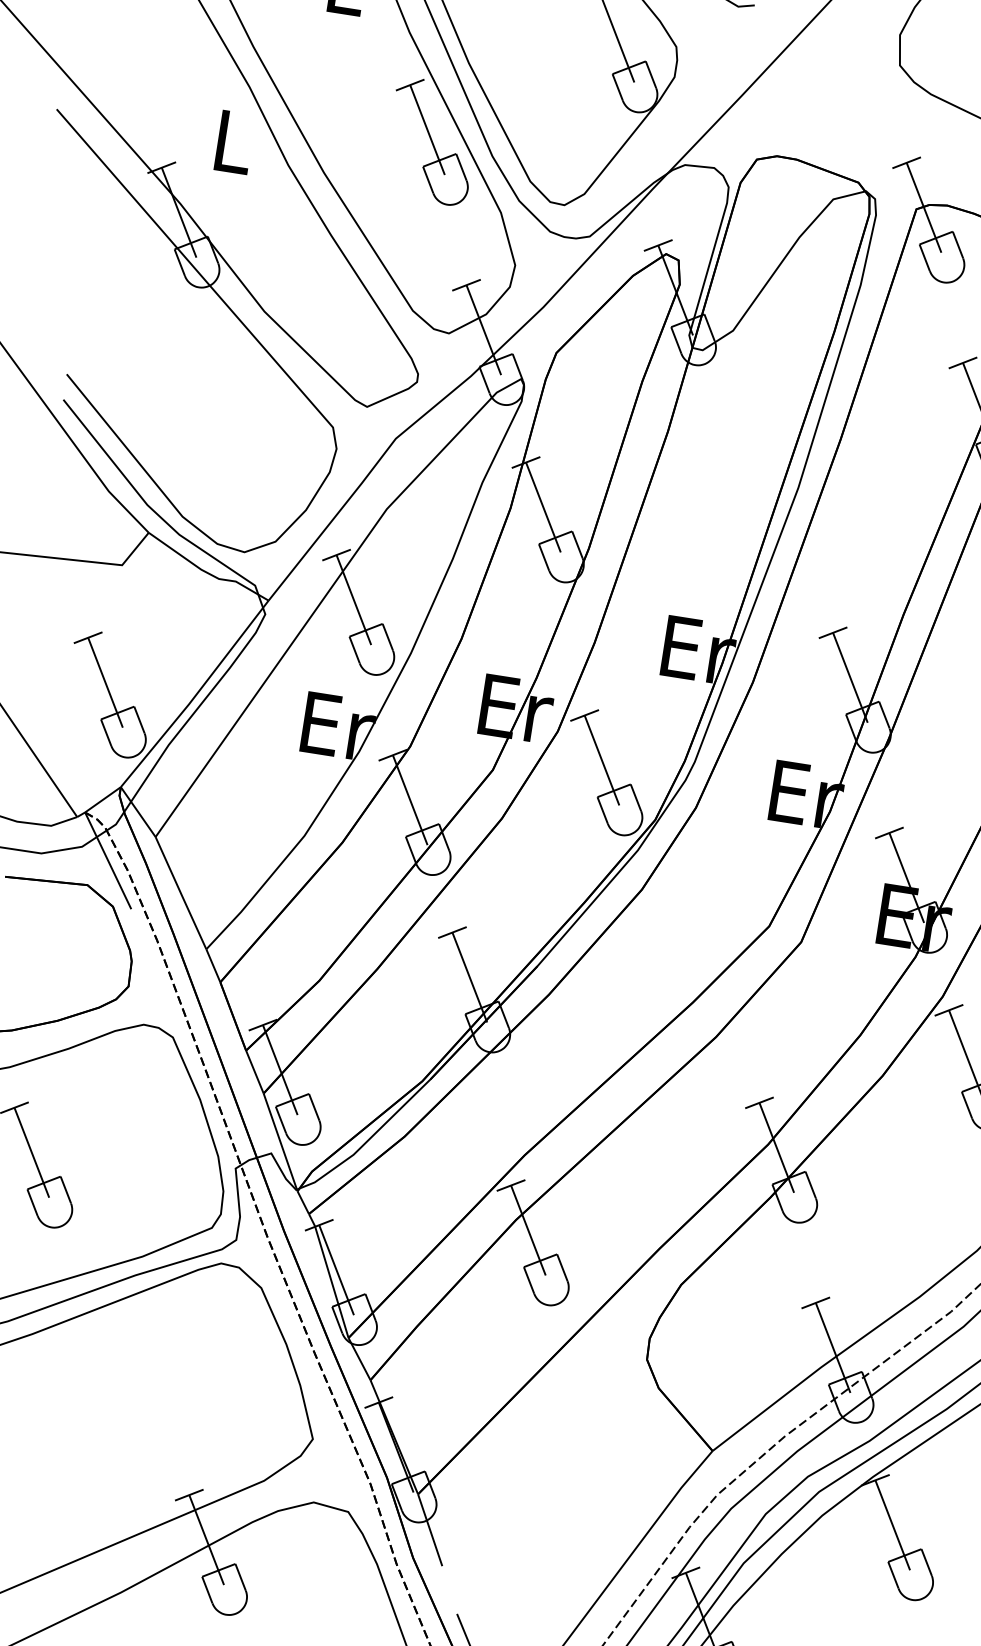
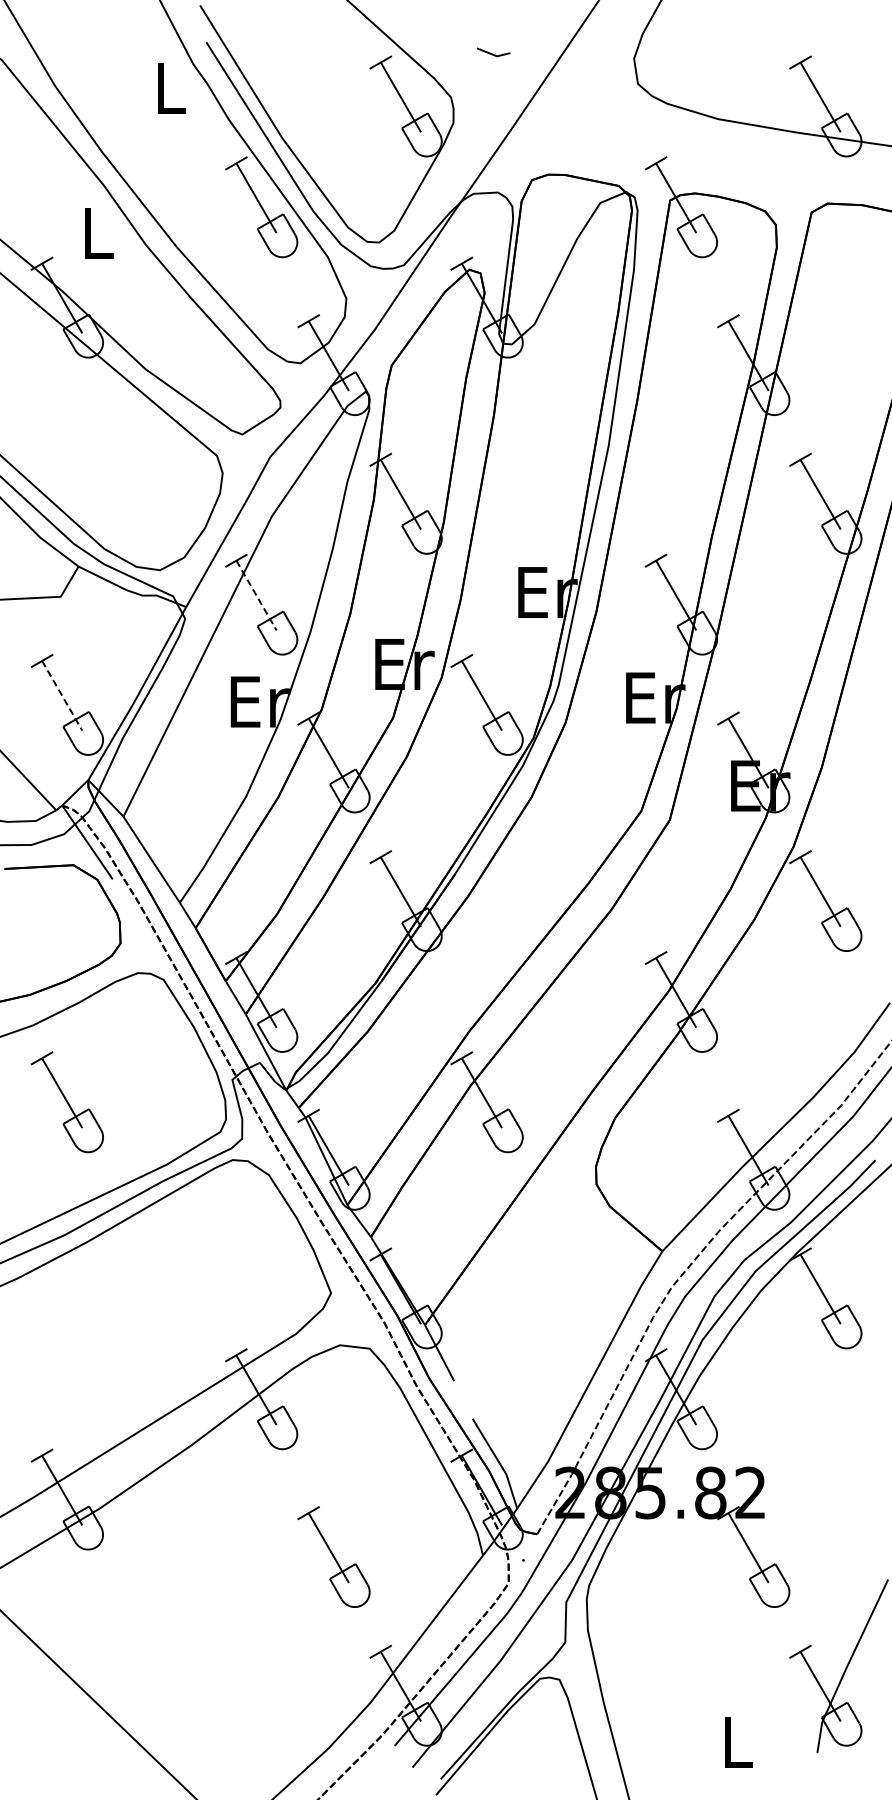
line: (353, 601) -> (256, 596), solid -> dashed
line: (105, 683) -> (62, 696), solid -> dashed

